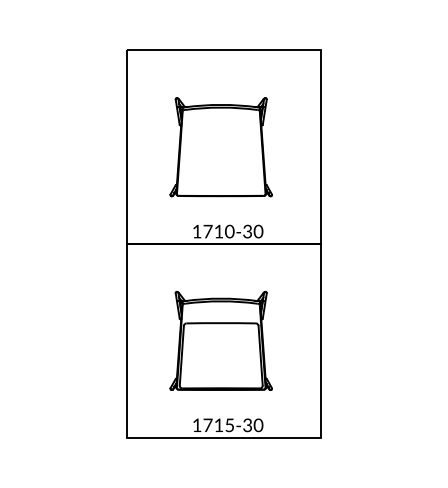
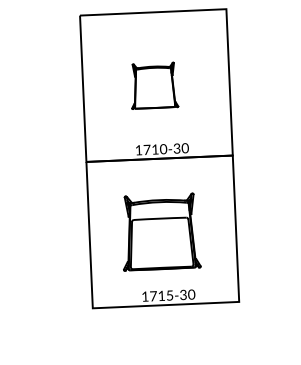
part: (220, 147) -> (153, 85), size x0.6

